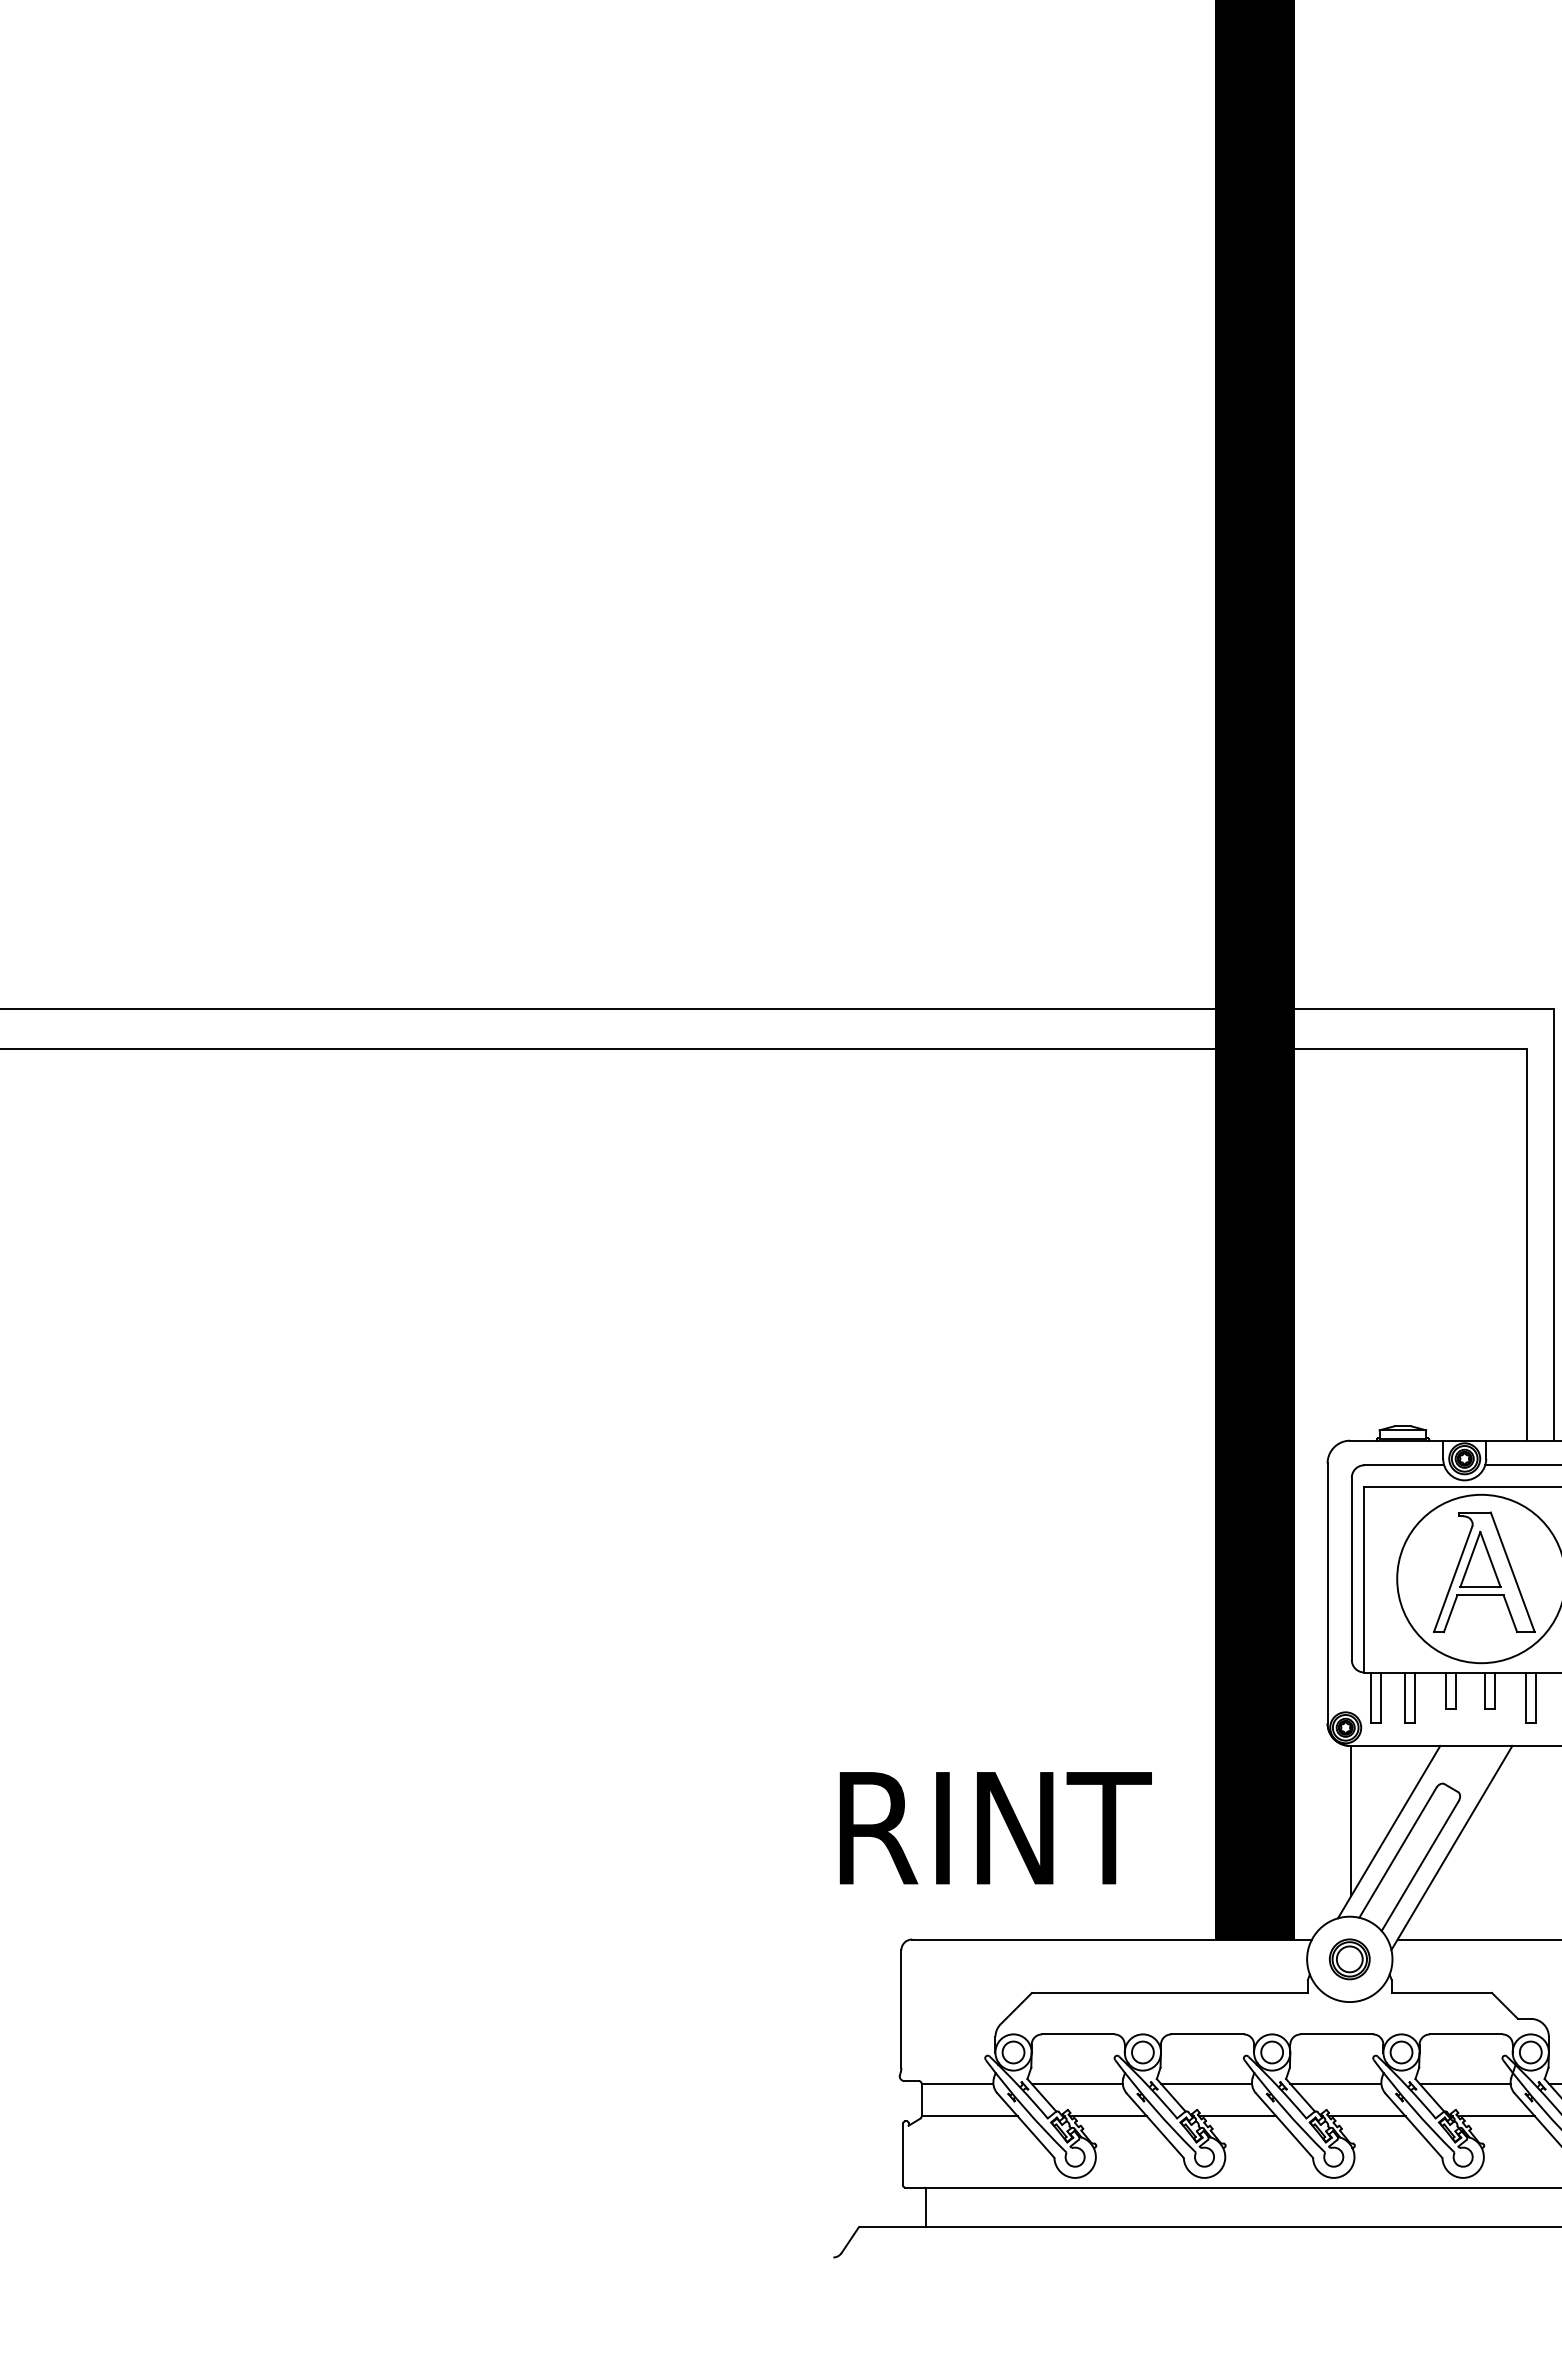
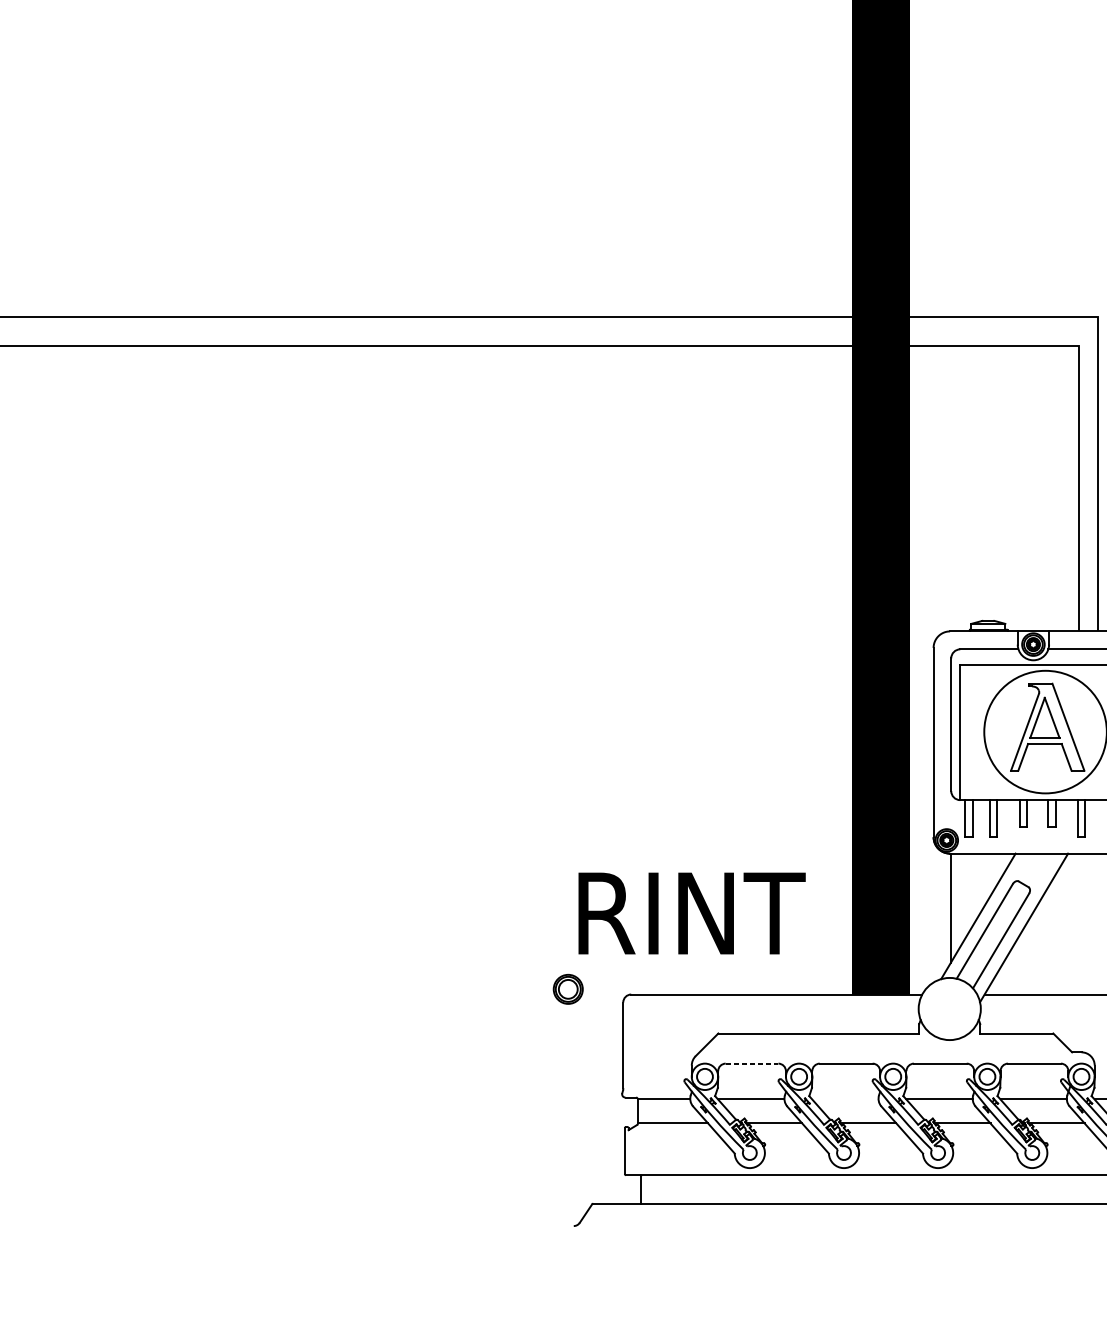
part: (1349, 1959) -> (568, 989), moved
line: (1078, 2034) -> (752, 1063), solid -> dashed
line: (1205, 2083) -> (844, 1099), removed

